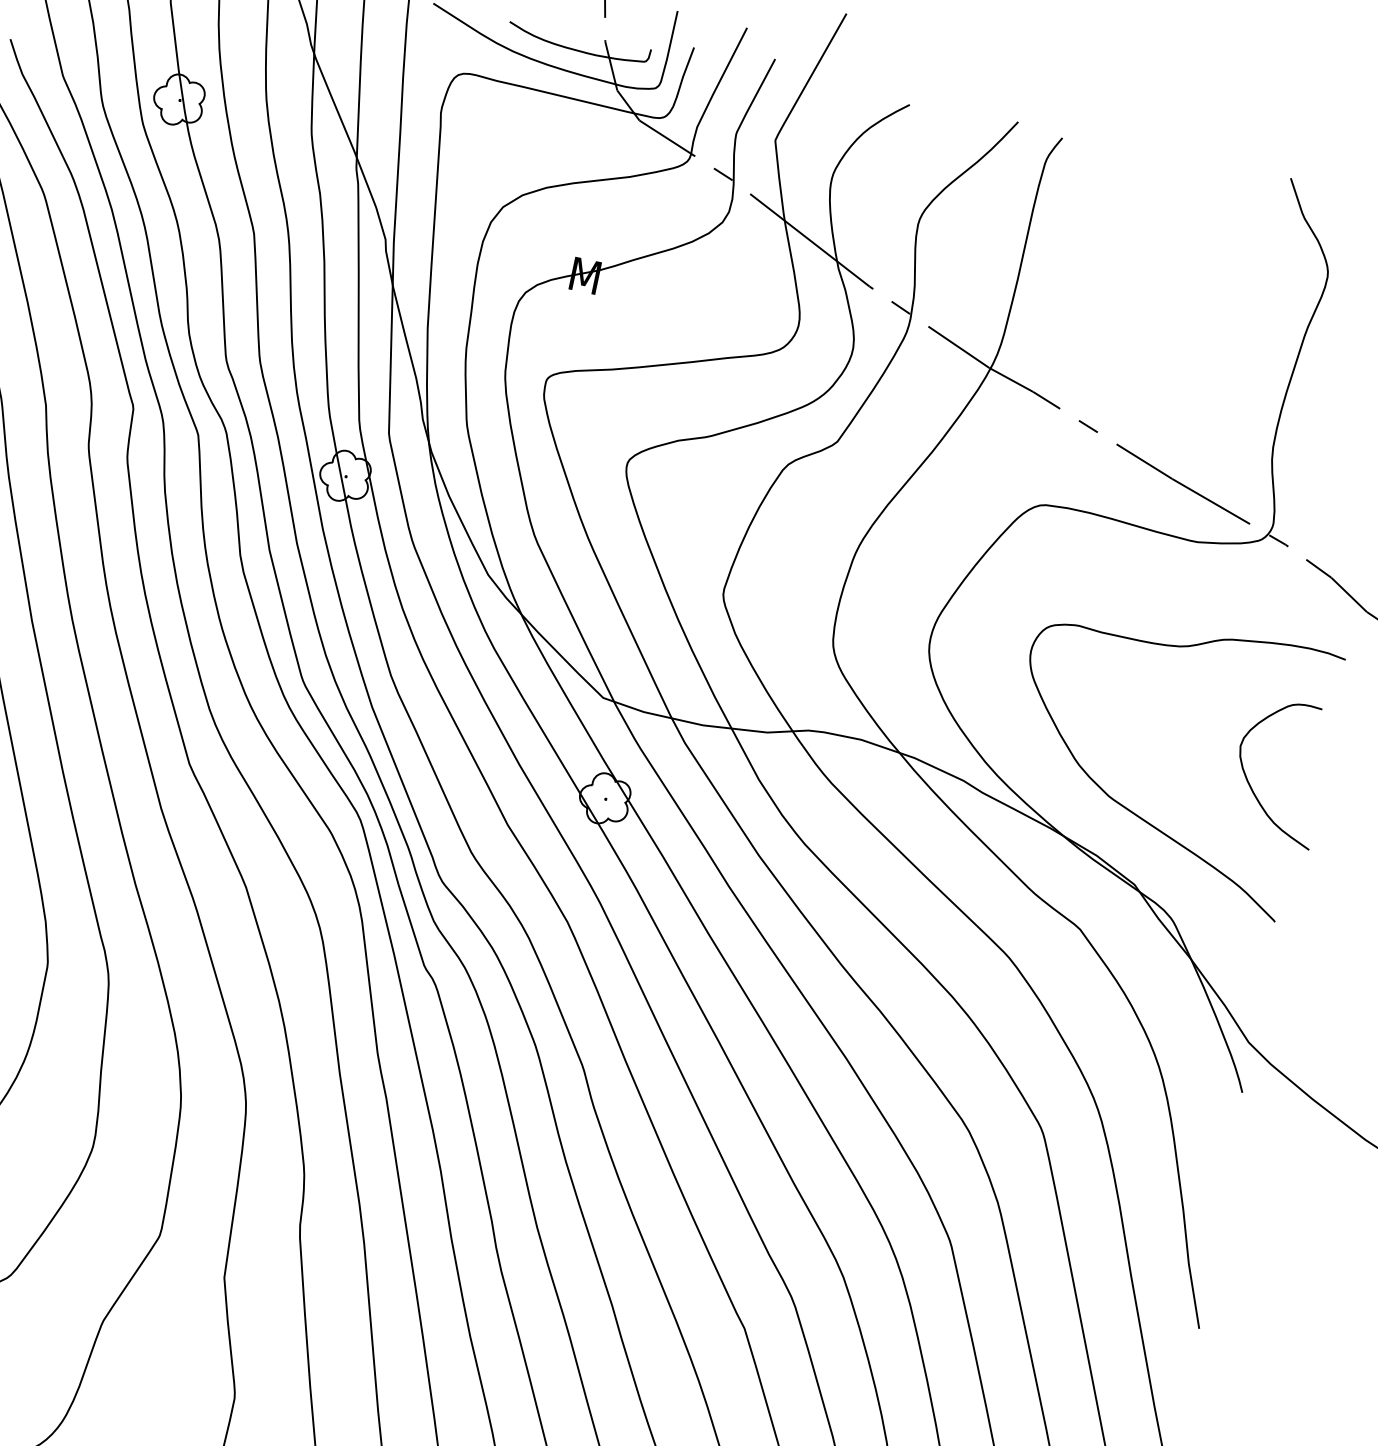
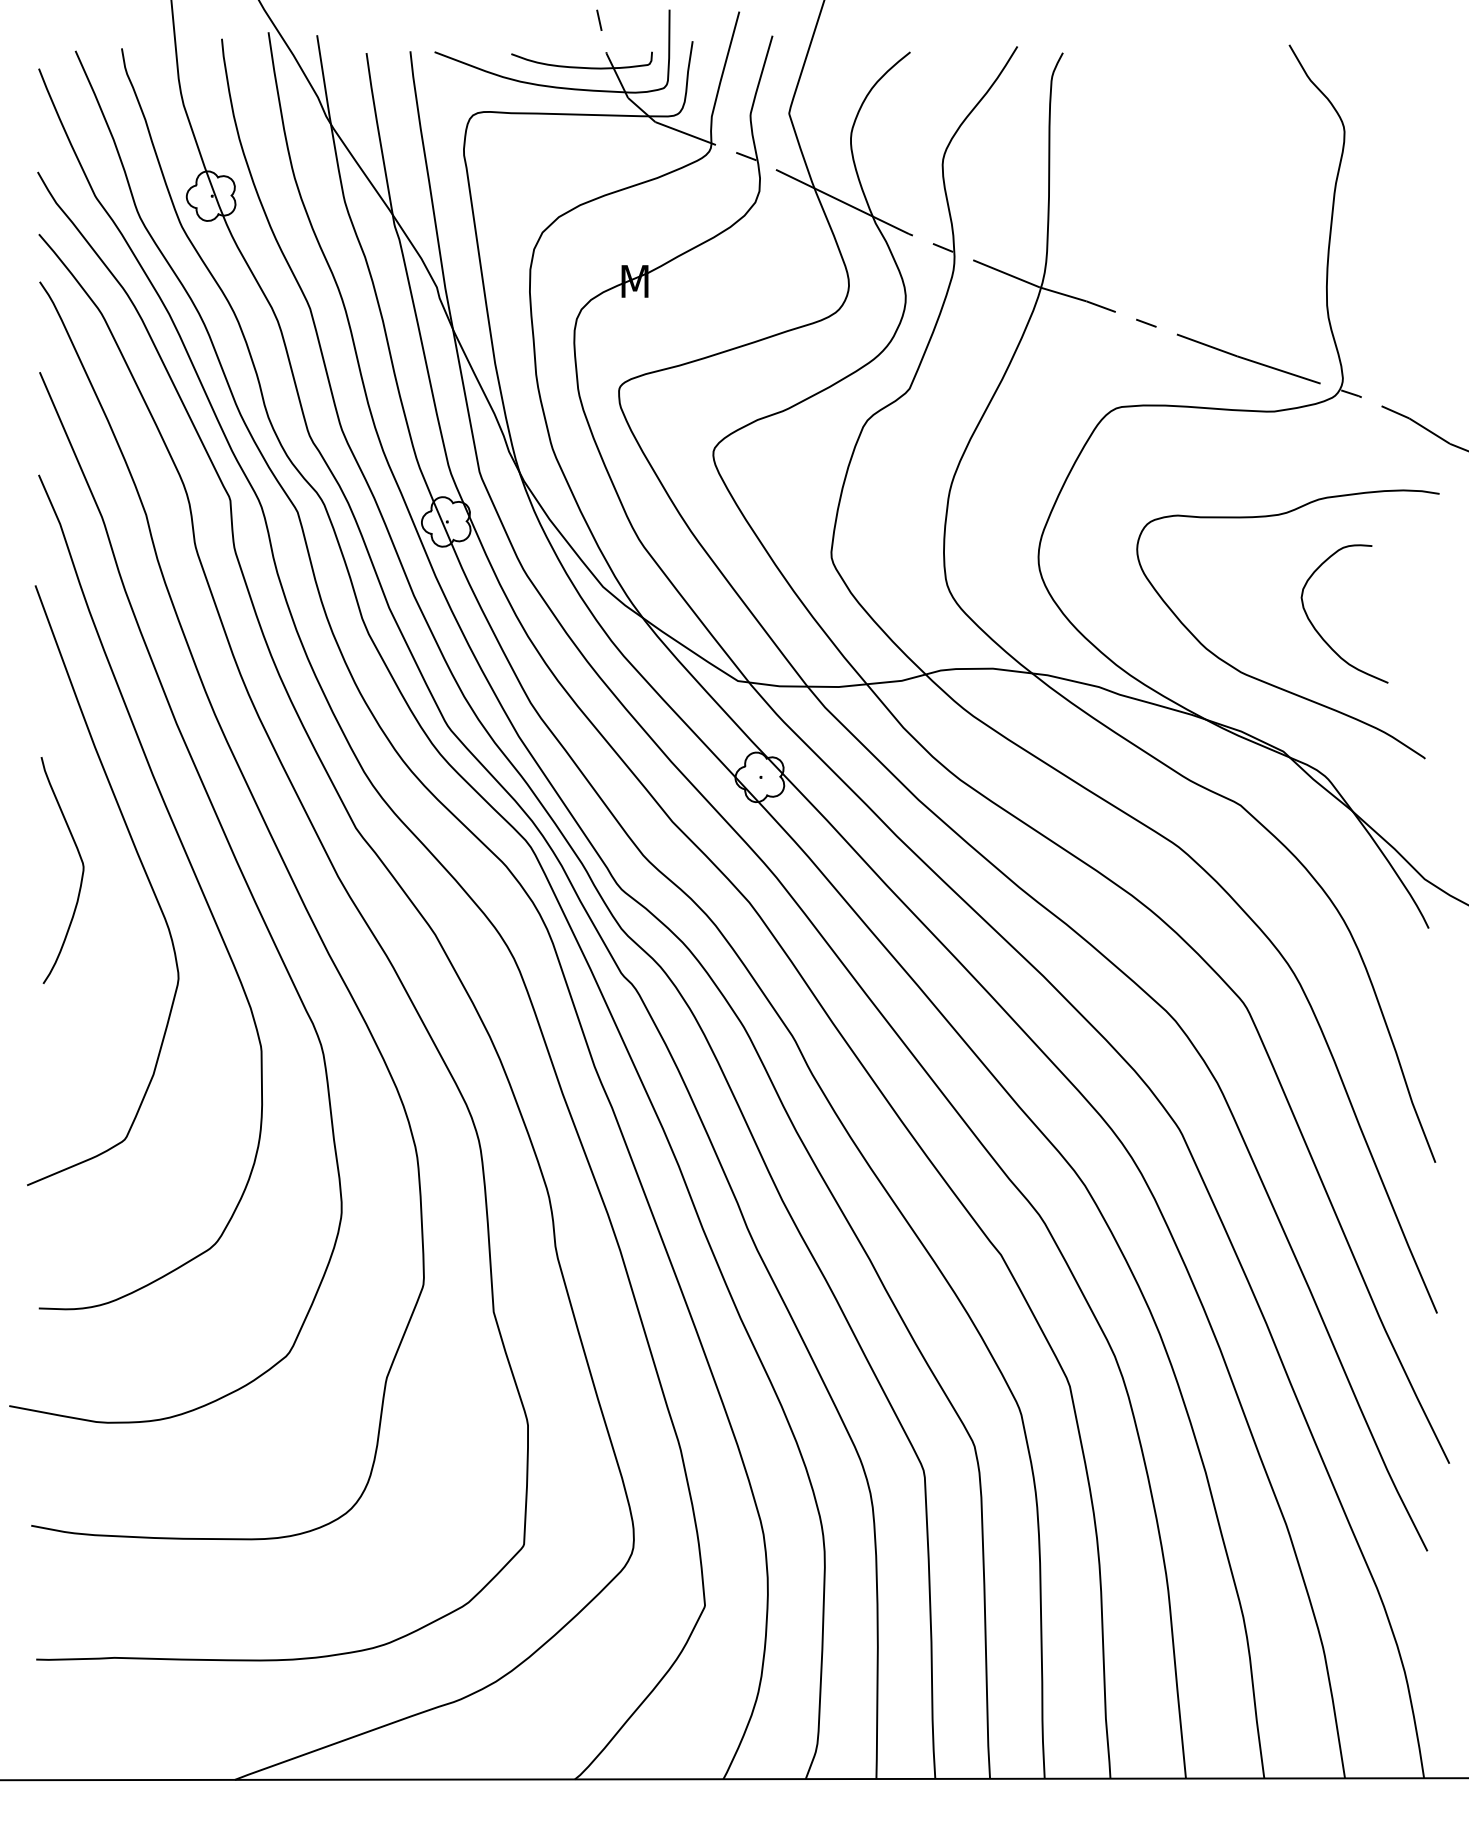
curve: (1250, 783) -> (1318, 631), moved

